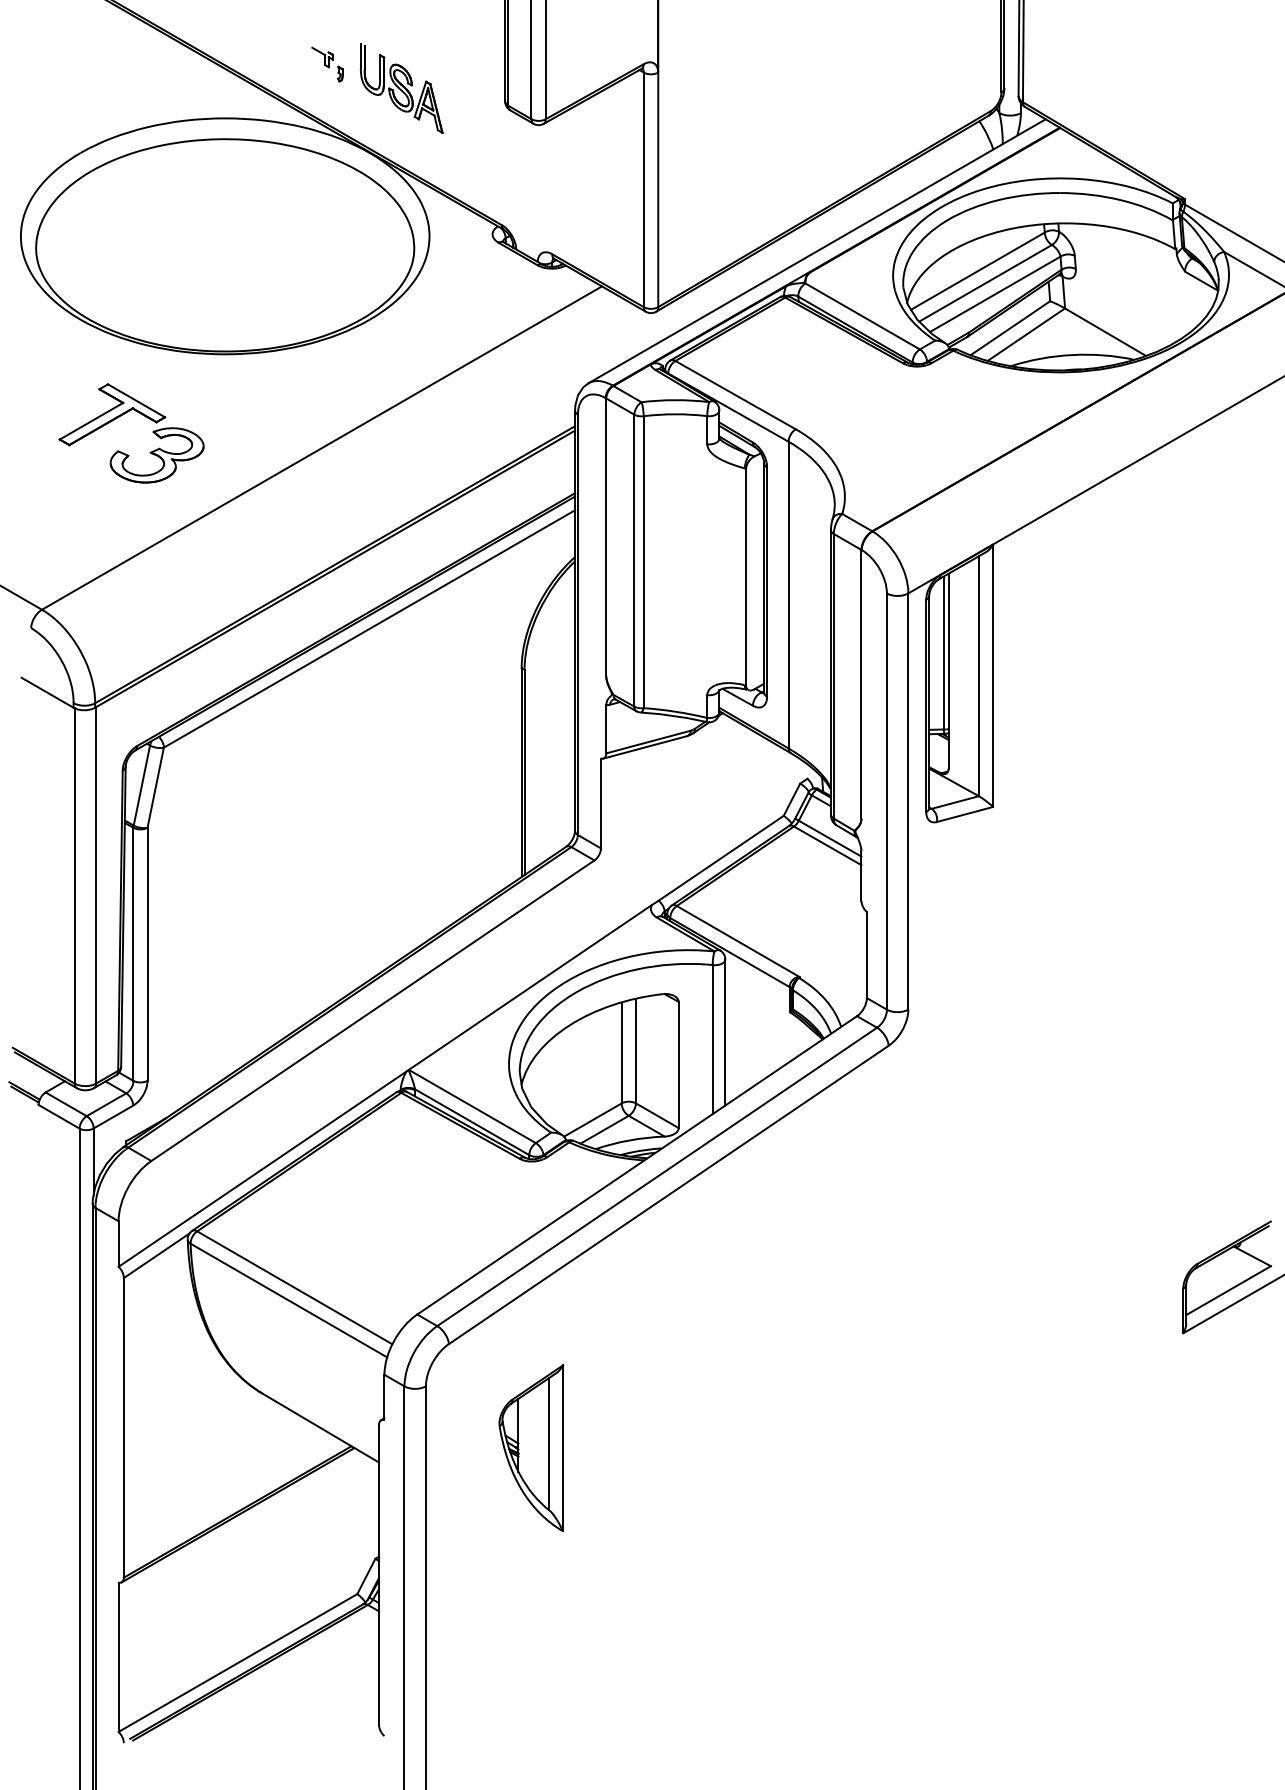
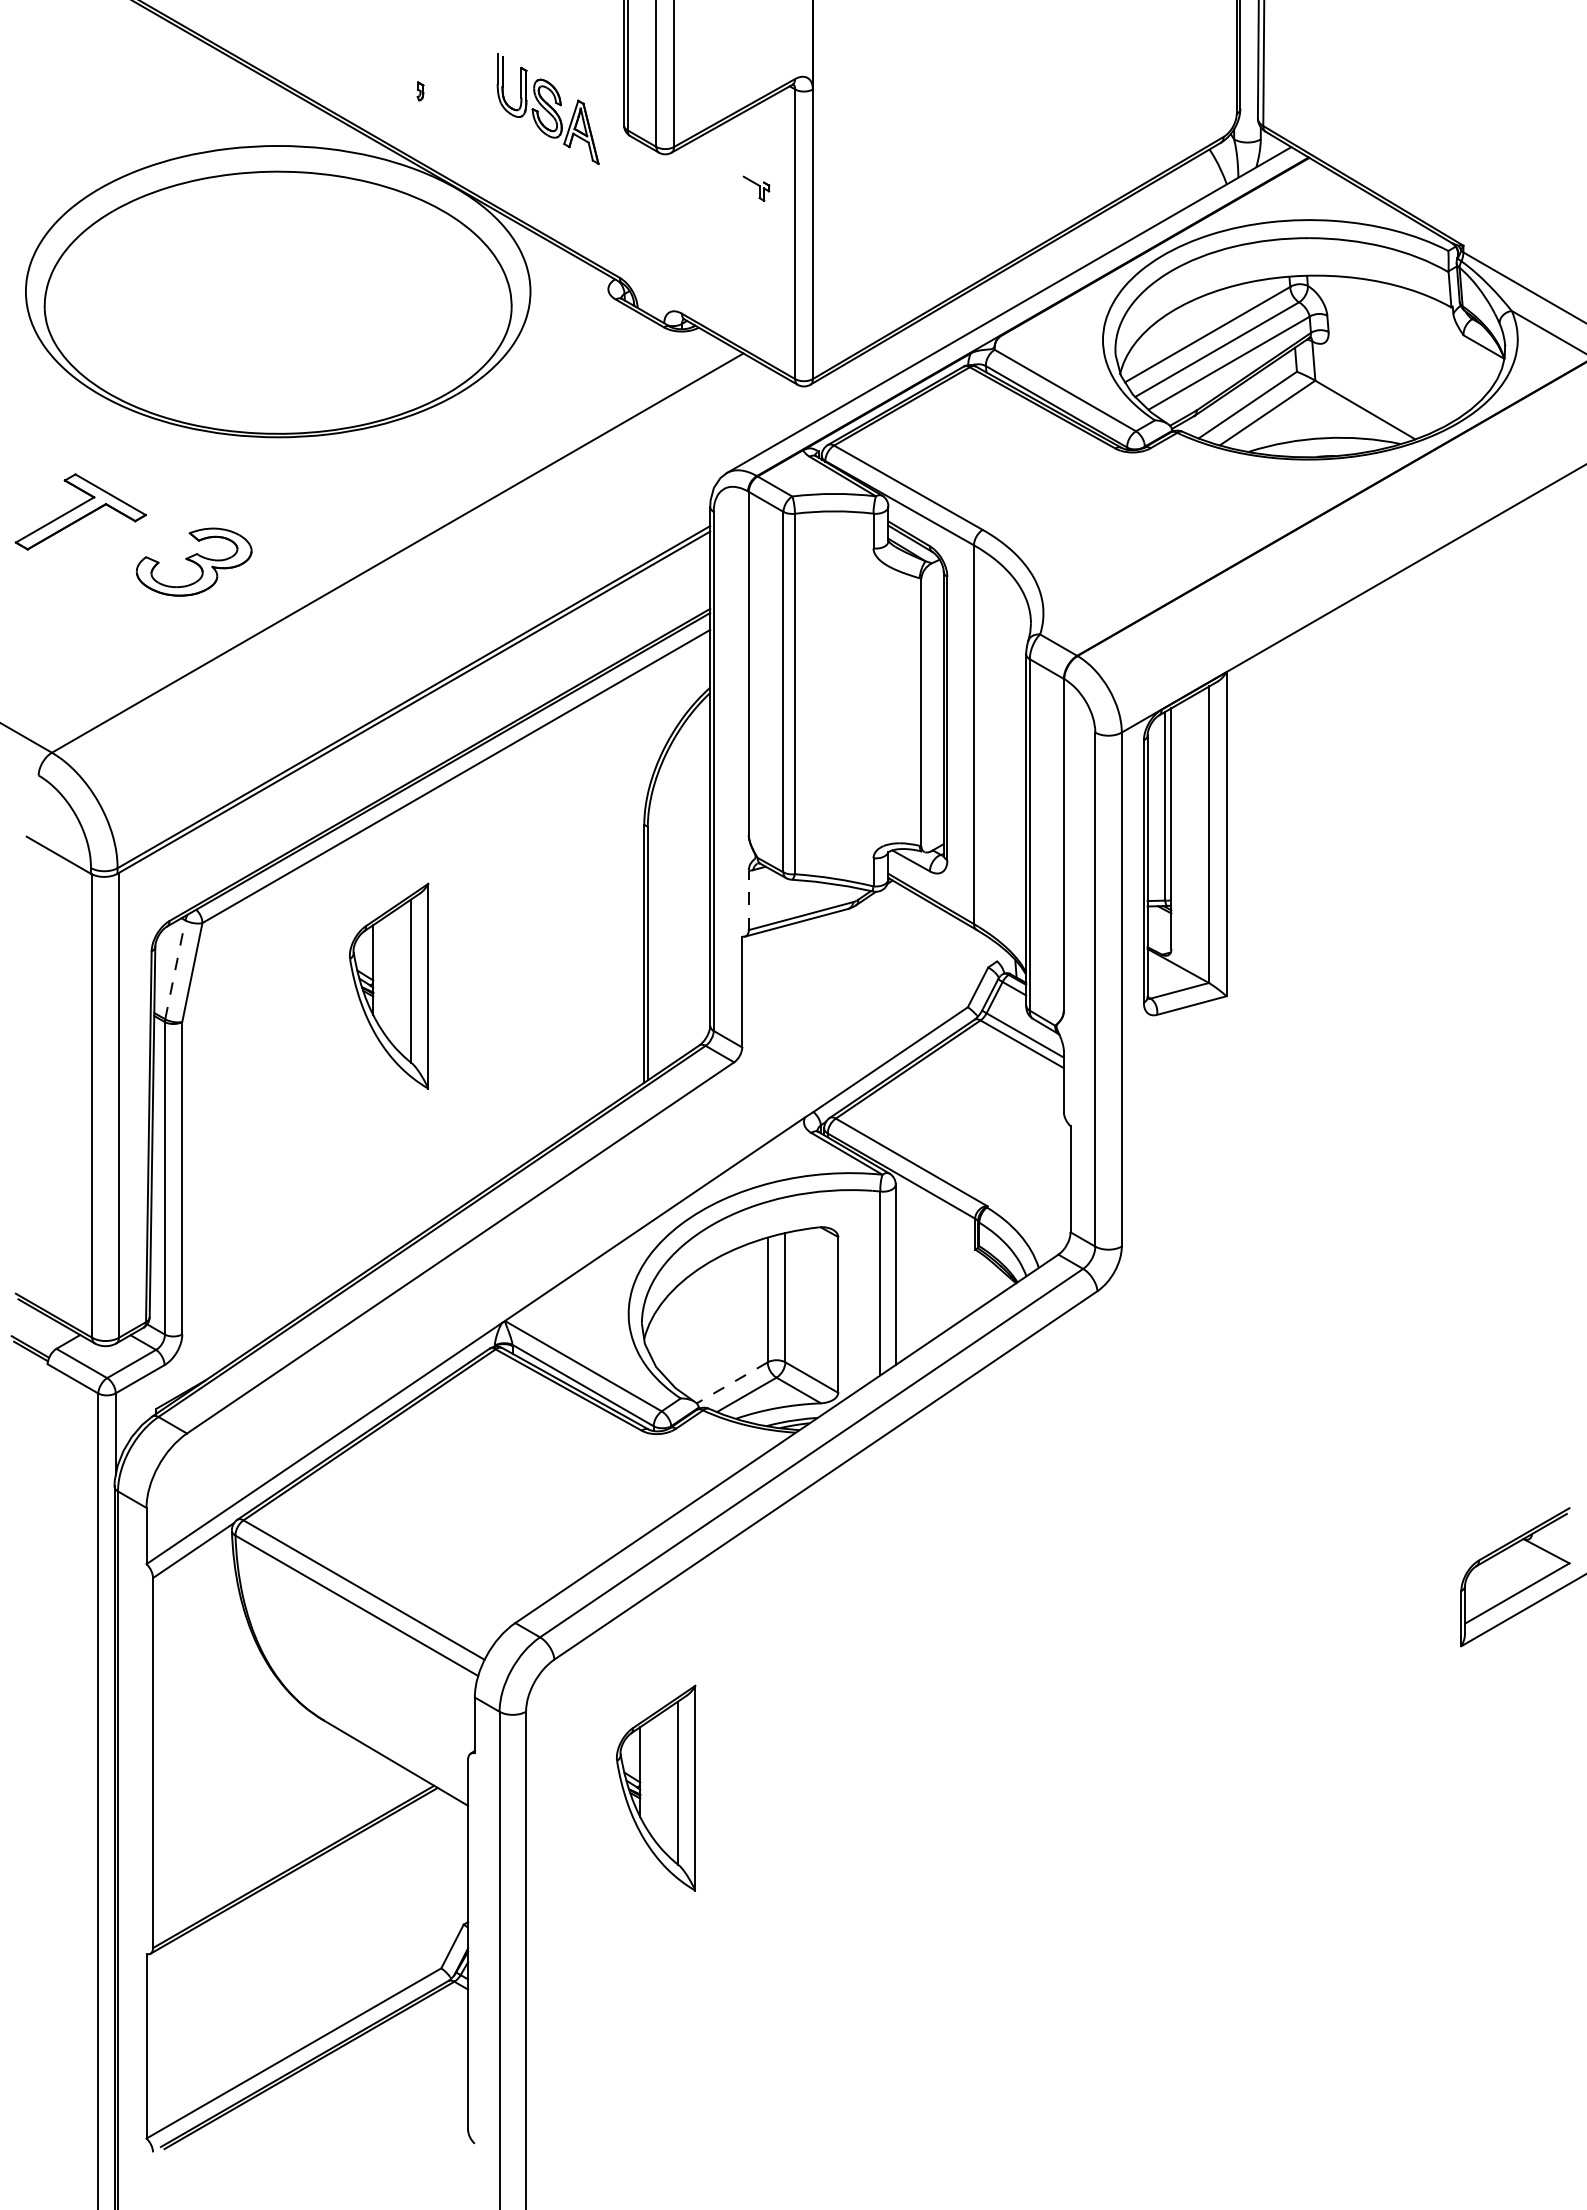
part: (322, 57) -> (756, 188), moved
part: (401, 88) -> (547, 108), moved
part: (112, 414) -> (80, 511), moved
line: (606, 729) -> (748, 900), solid -> dashed
line: (142, 785) -> (175, 969), solid -> dashed
part: (315, 798) -> (389, 985), added
line: (592, 1120) -> (731, 1383), solid -> dashed

